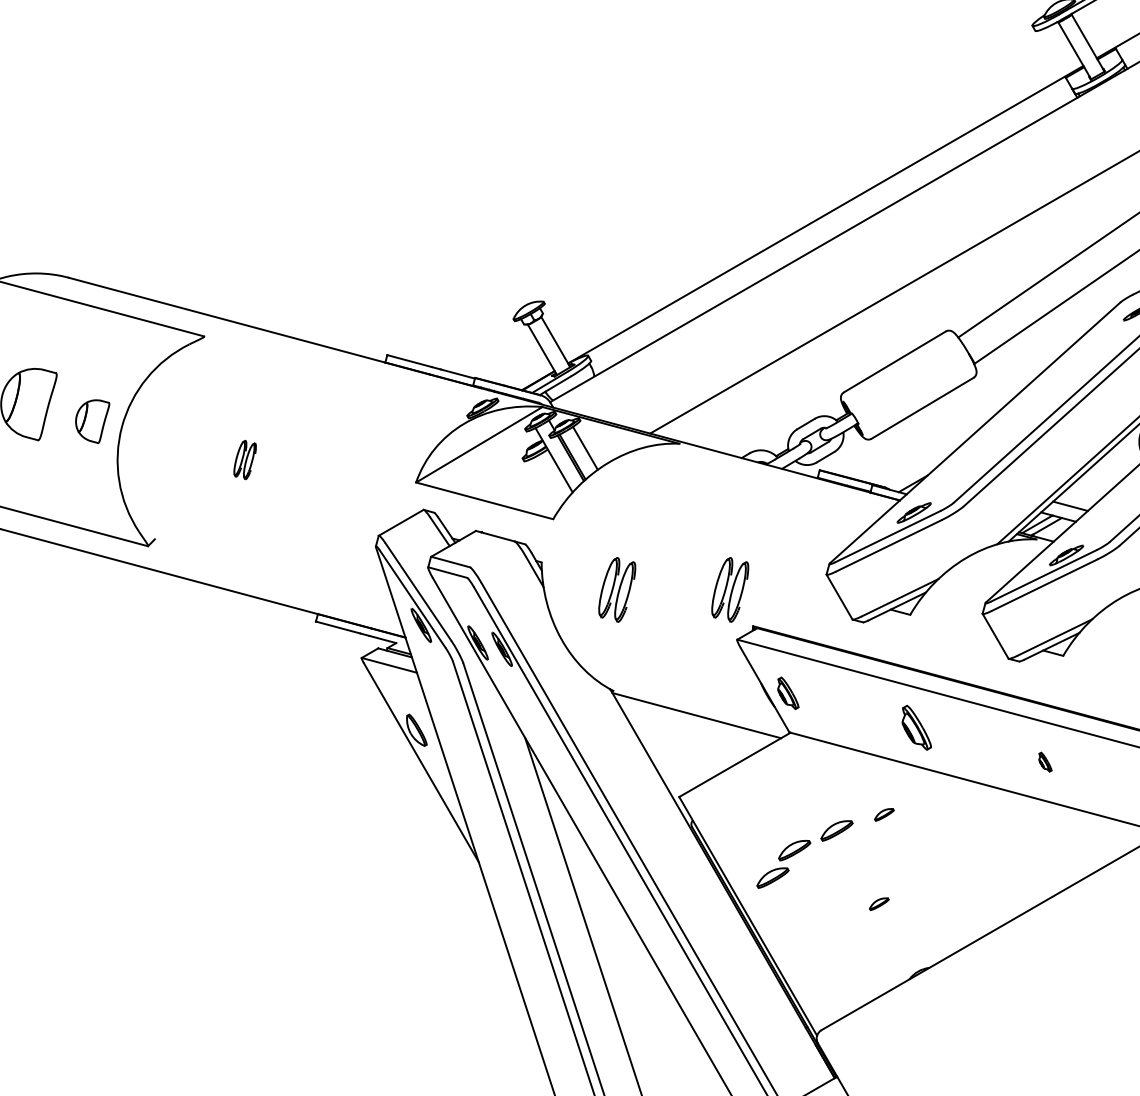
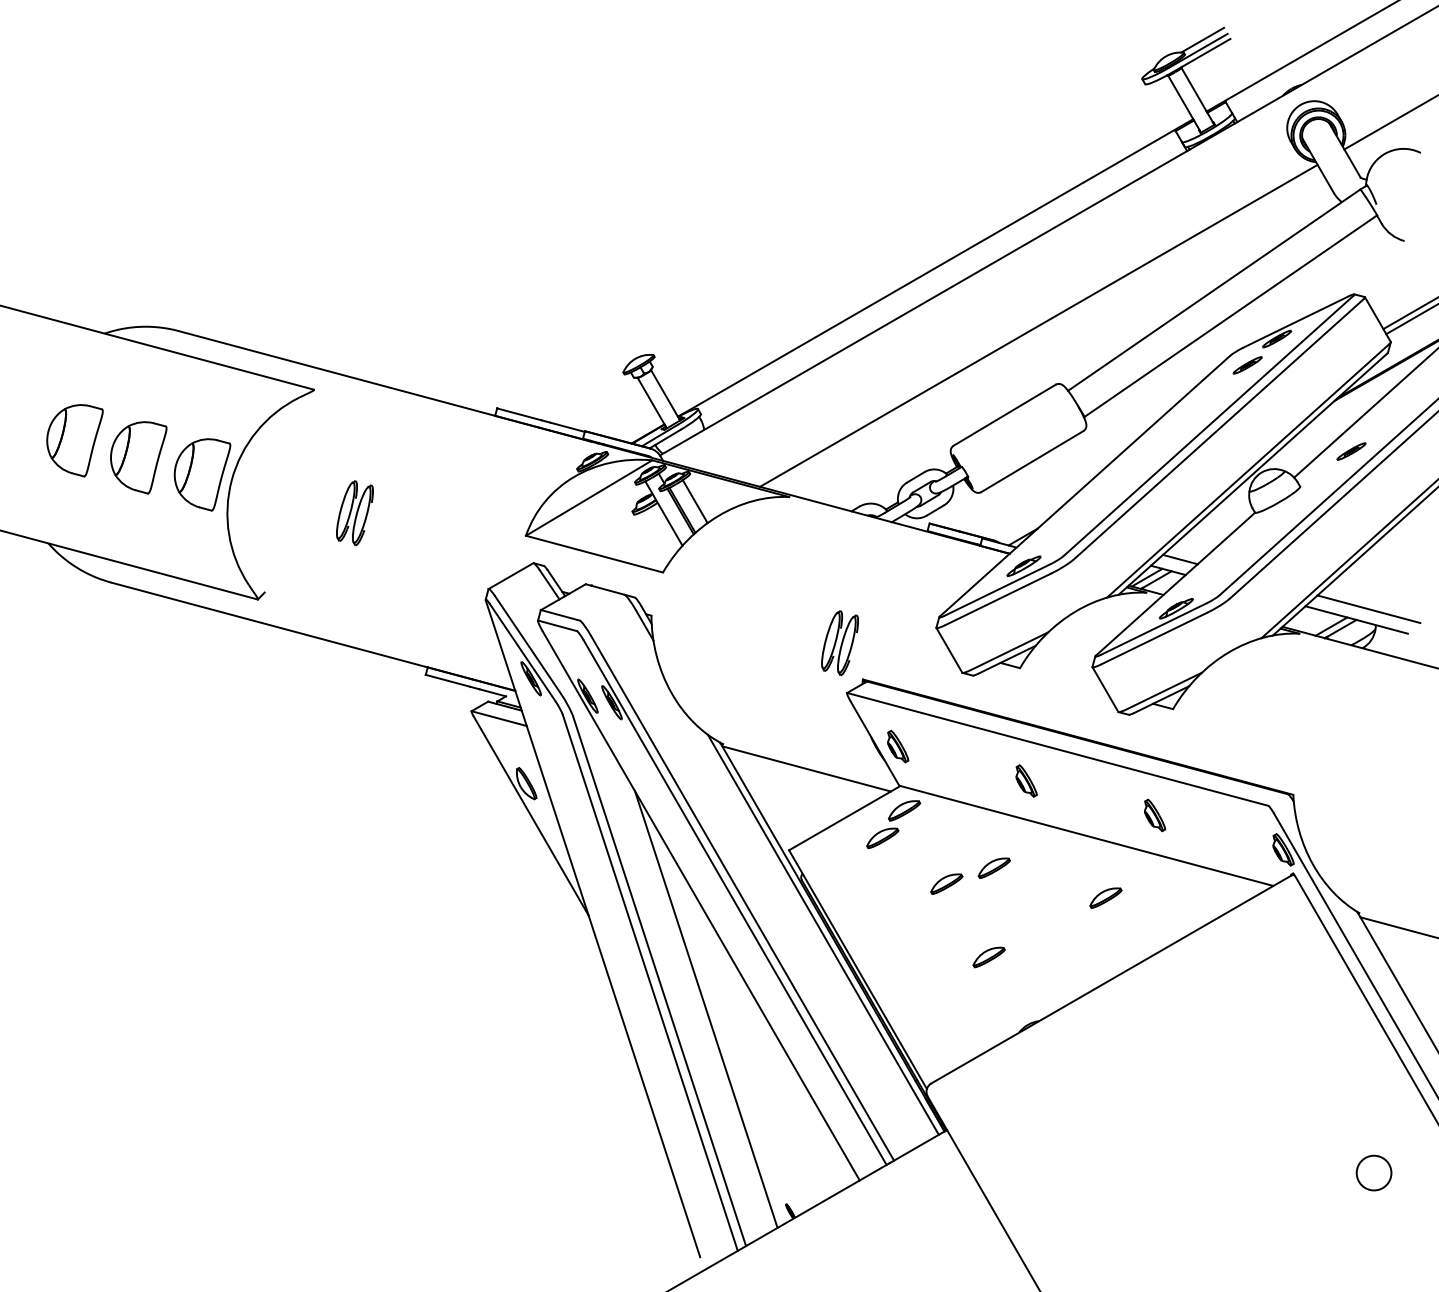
part: (92, 421) -> (202, 474), size x1.67
part: (244, 460) -> (354, 513), size x1.67
part: (616, 590) -> (726, 643), removed
part: (916, 727) -> (1026, 780), size x0.71
part: (1045, 762) -> (1155, 815), size x1.67
part: (883, 814) -> (993, 867), size x1.67
part: (995, 844) -> (1105, 897), added
part: (783, 864) -> (893, 824), moved
line: (712, 881) -> (822, 934), added
part: (878, 904) -> (988, 957), size x1.67

